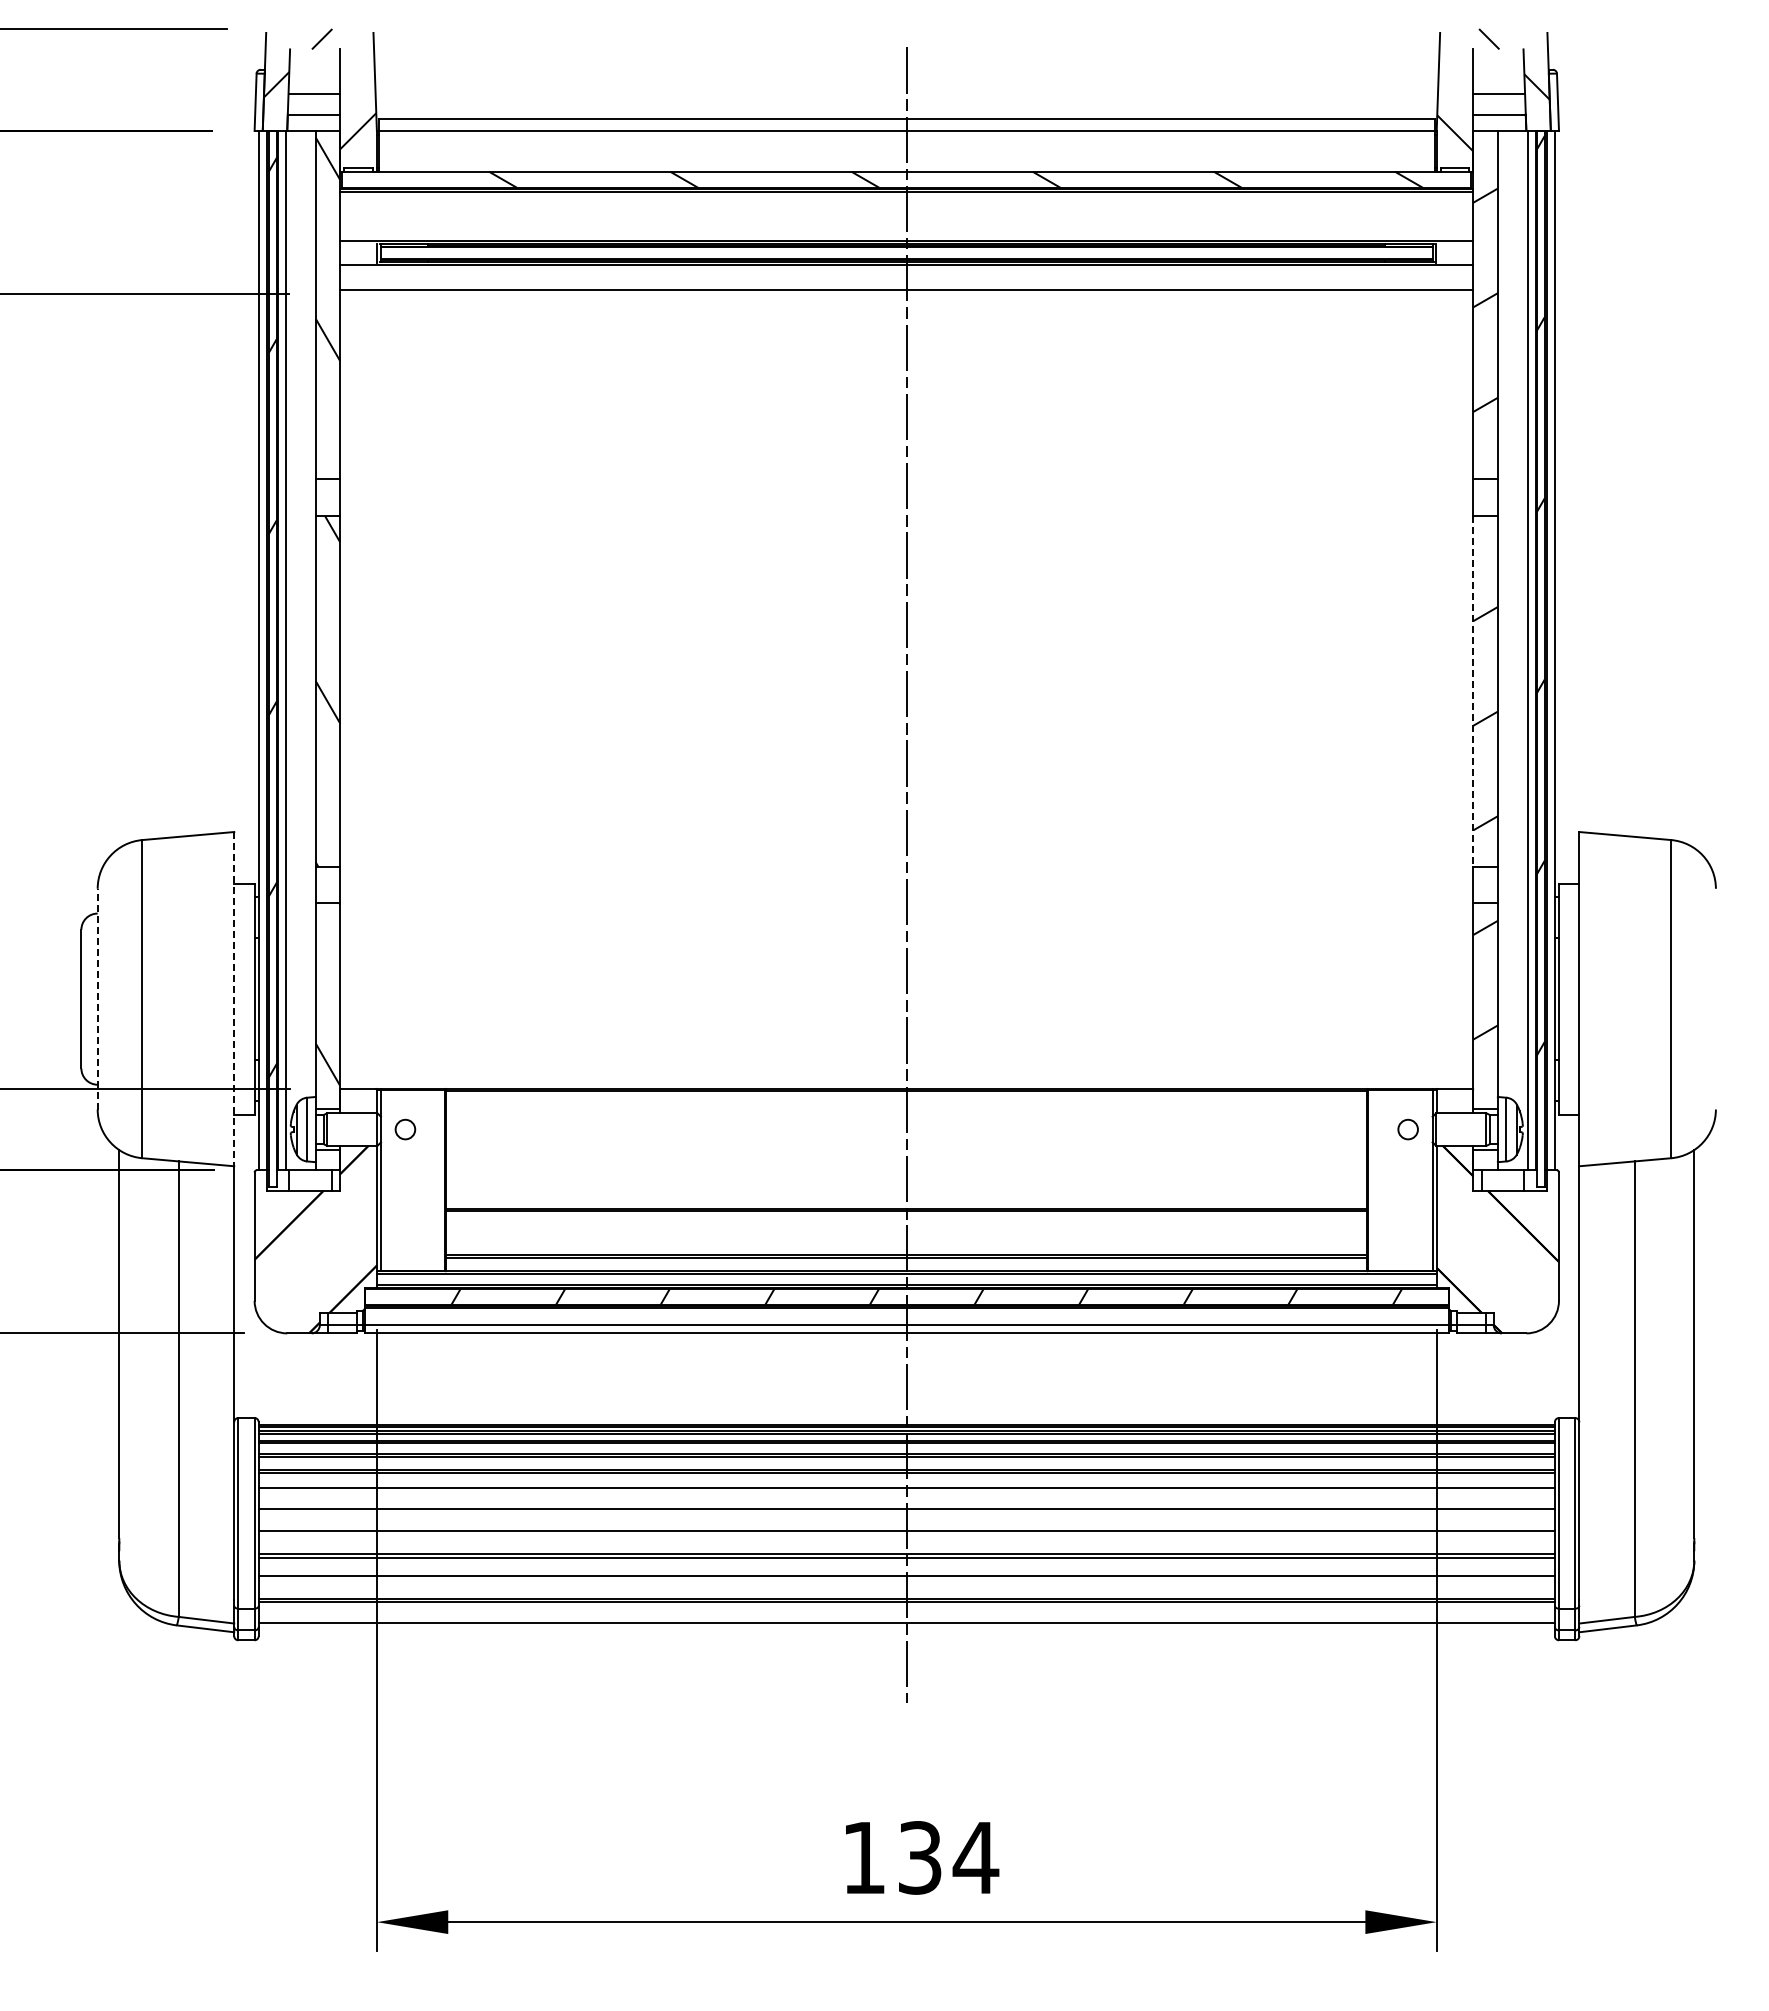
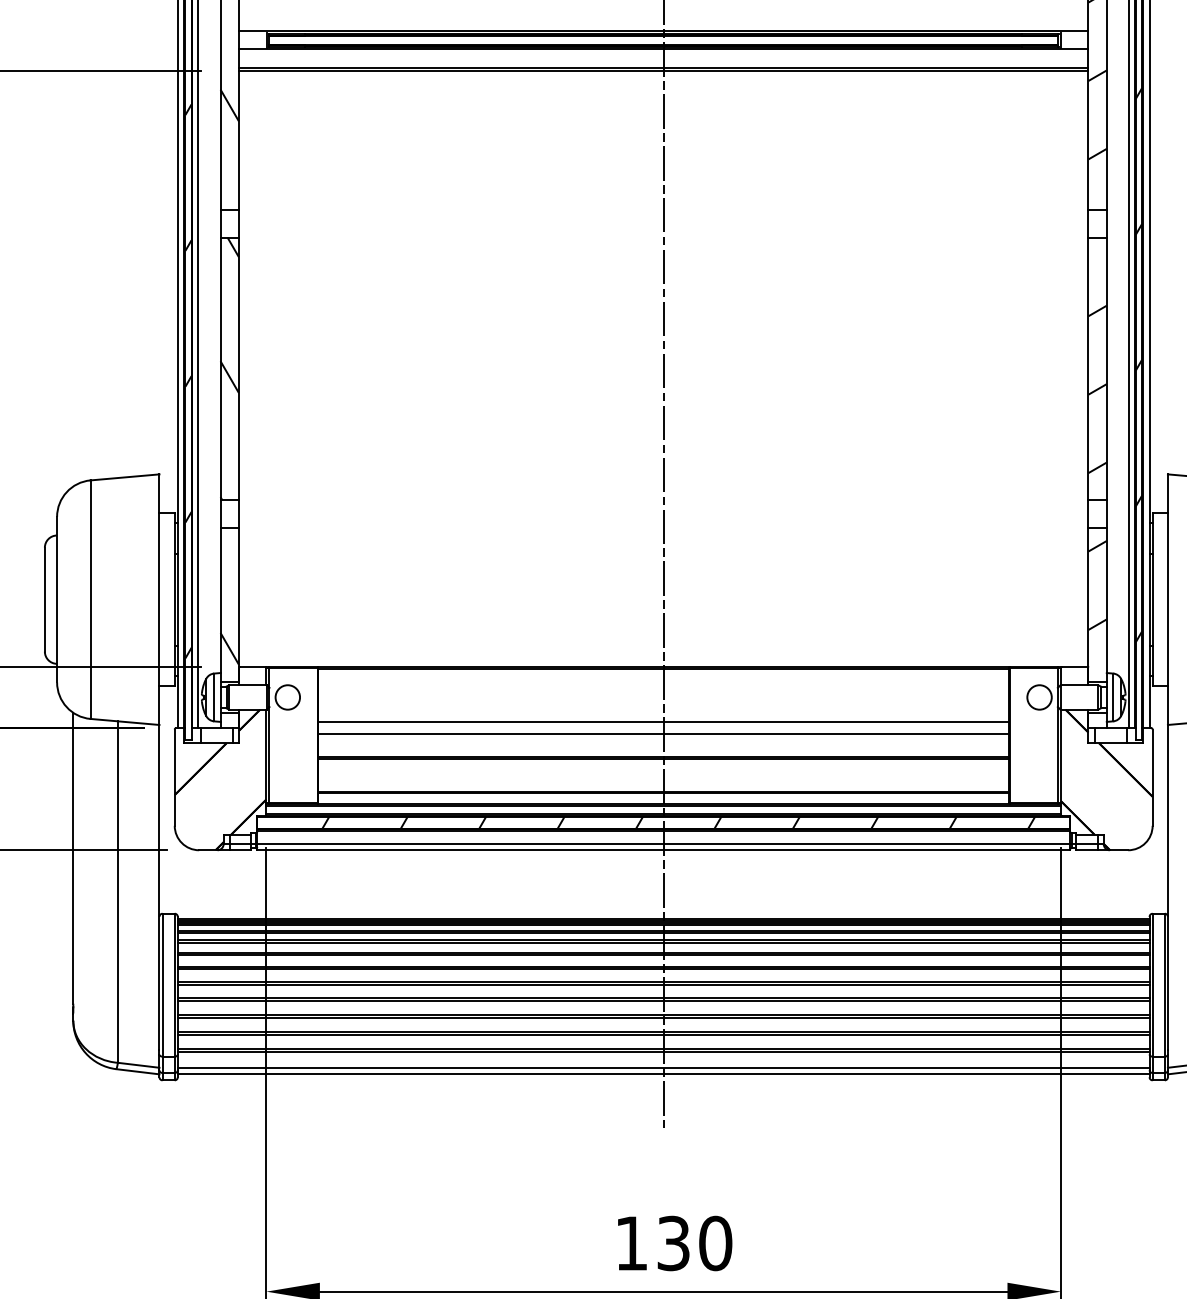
line: (906, 293) -> (663, 70), added
line: (1473, 691) -> (1088, 369), dashed -> solid
line: (97, 998) -> (56, 599), dashed -> solid
line: (234, 999) -> (159, 599), dashed -> solid
circle: (405, 1129) -> (287, 697), size x1.67
circle: (1407, 1129) -> (1039, 697), size x1.67
line: (906, 1162) -> (663, 722), added
line: (906, 1178) -> (663, 734), added
line: (906, 1491) -> (663, 968), added
line: (906, 1512) -> (663, 984), added
line: (906, 1534) -> (663, 1001), added
line: (906, 1580) -> (663, 1035), added
line: (906, 1632) -> (663, 1074), added
text: (975, 1857) -> (715, 1243), 134 -> 130

